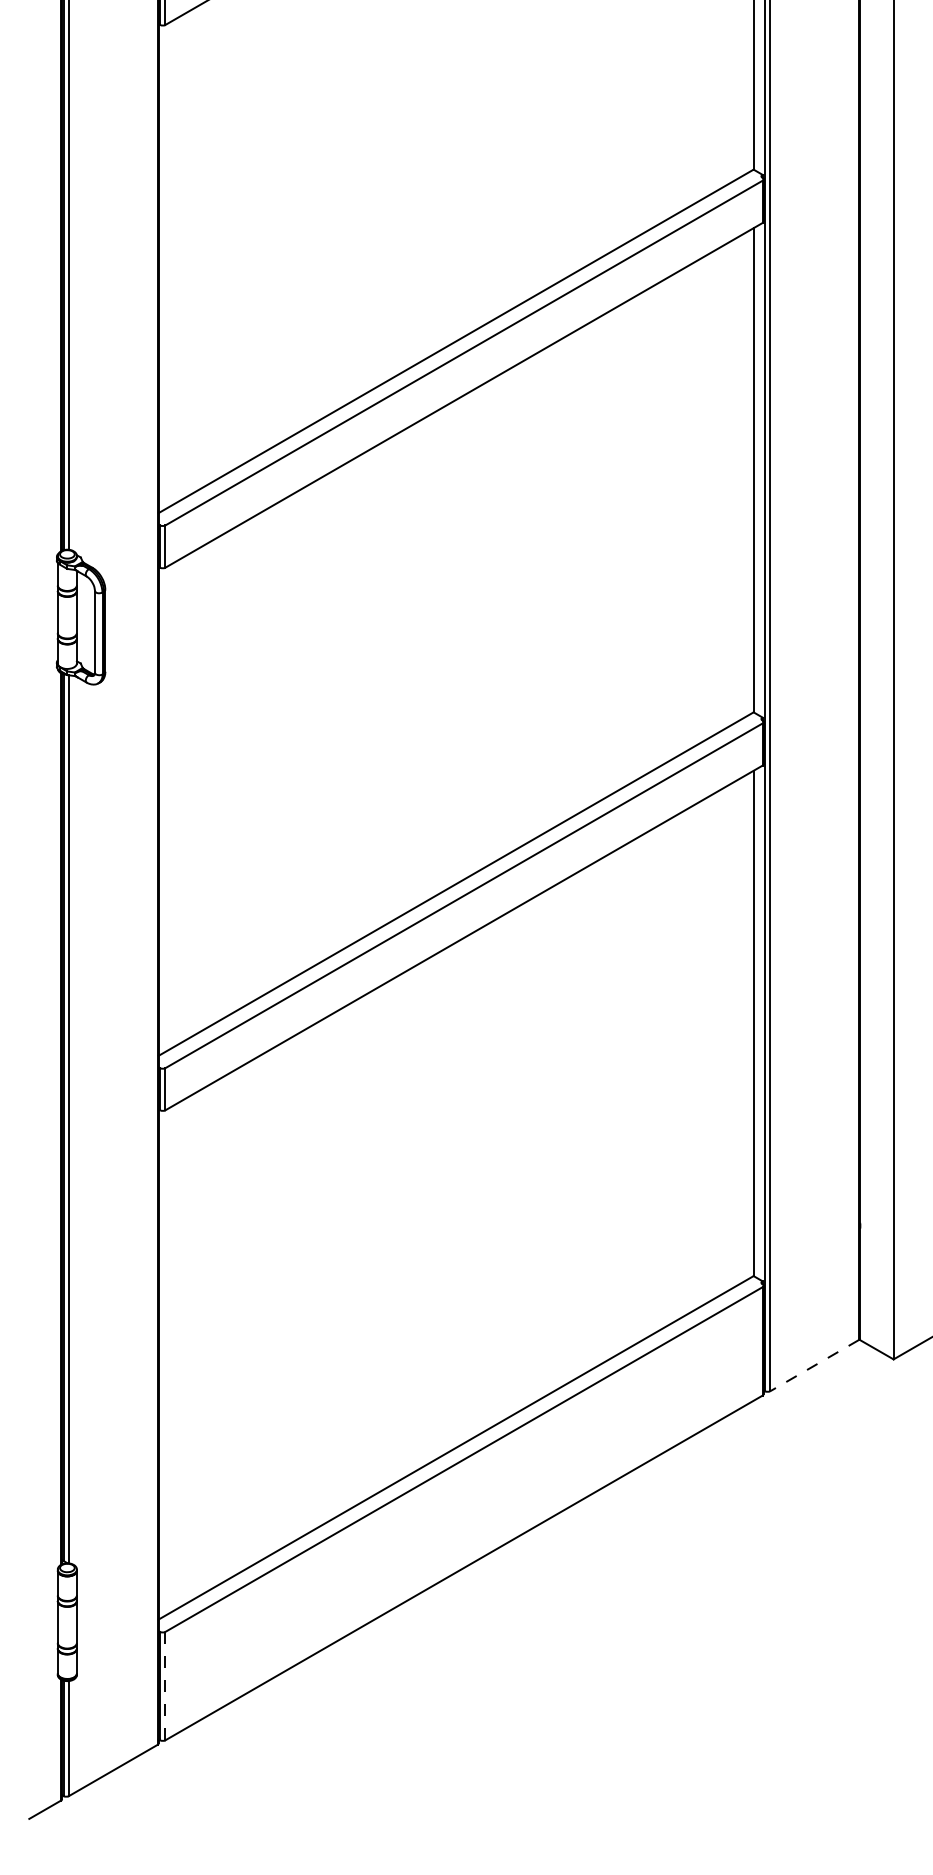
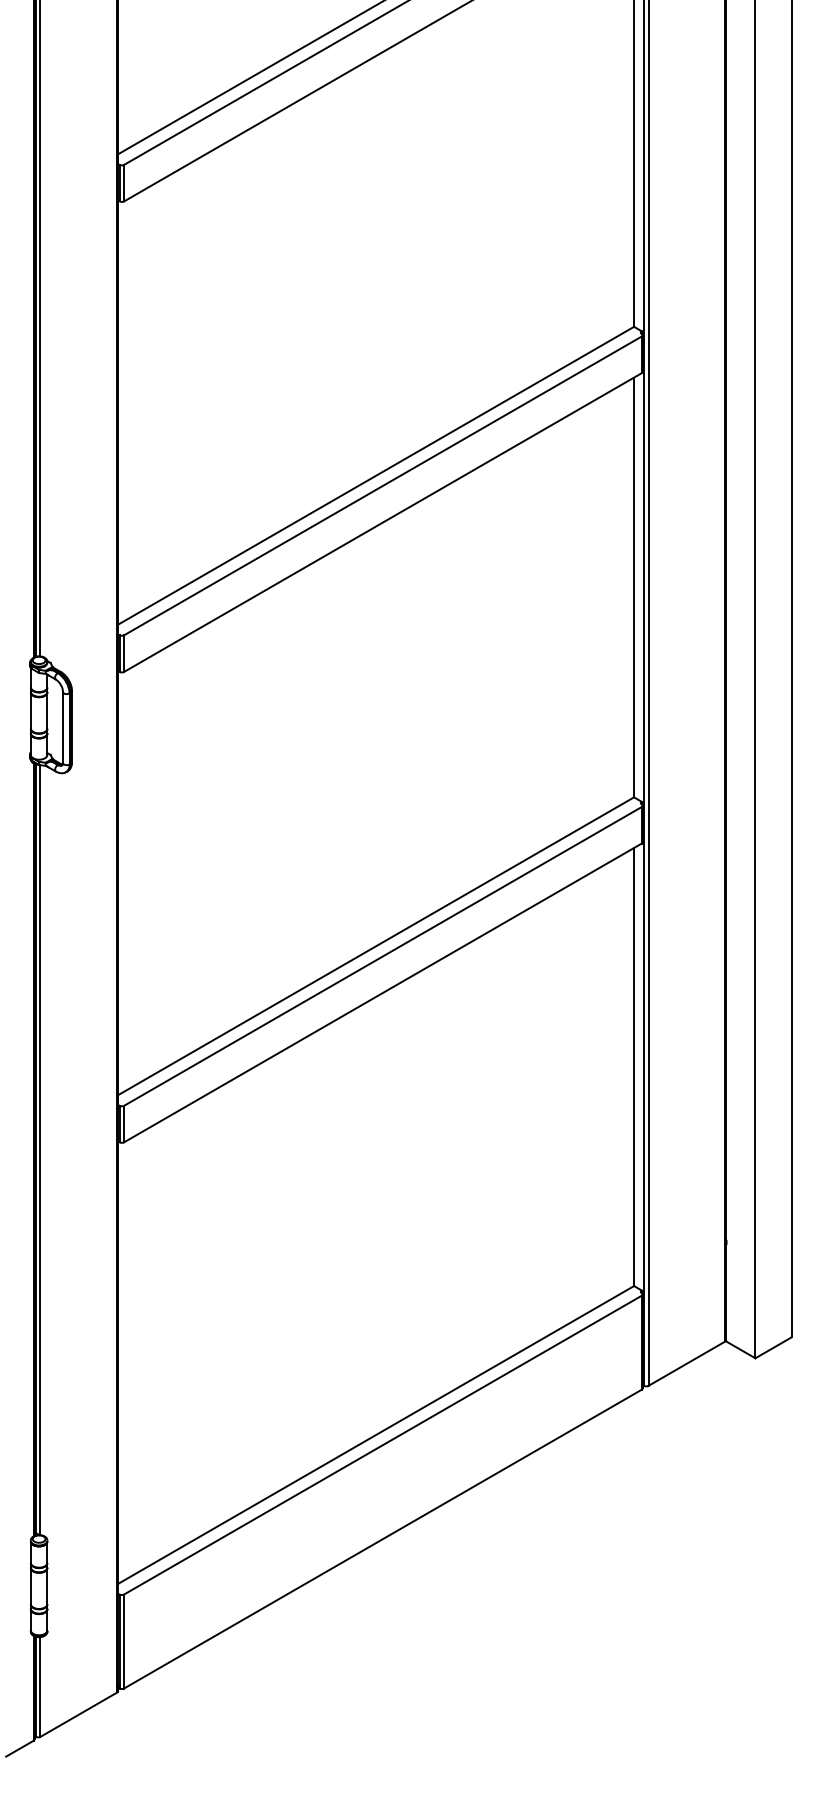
line: (814, 1365) -> (686, 1363), dashed -> solid
line: (165, 1686) -> (124, 1641), dashed -> solid

